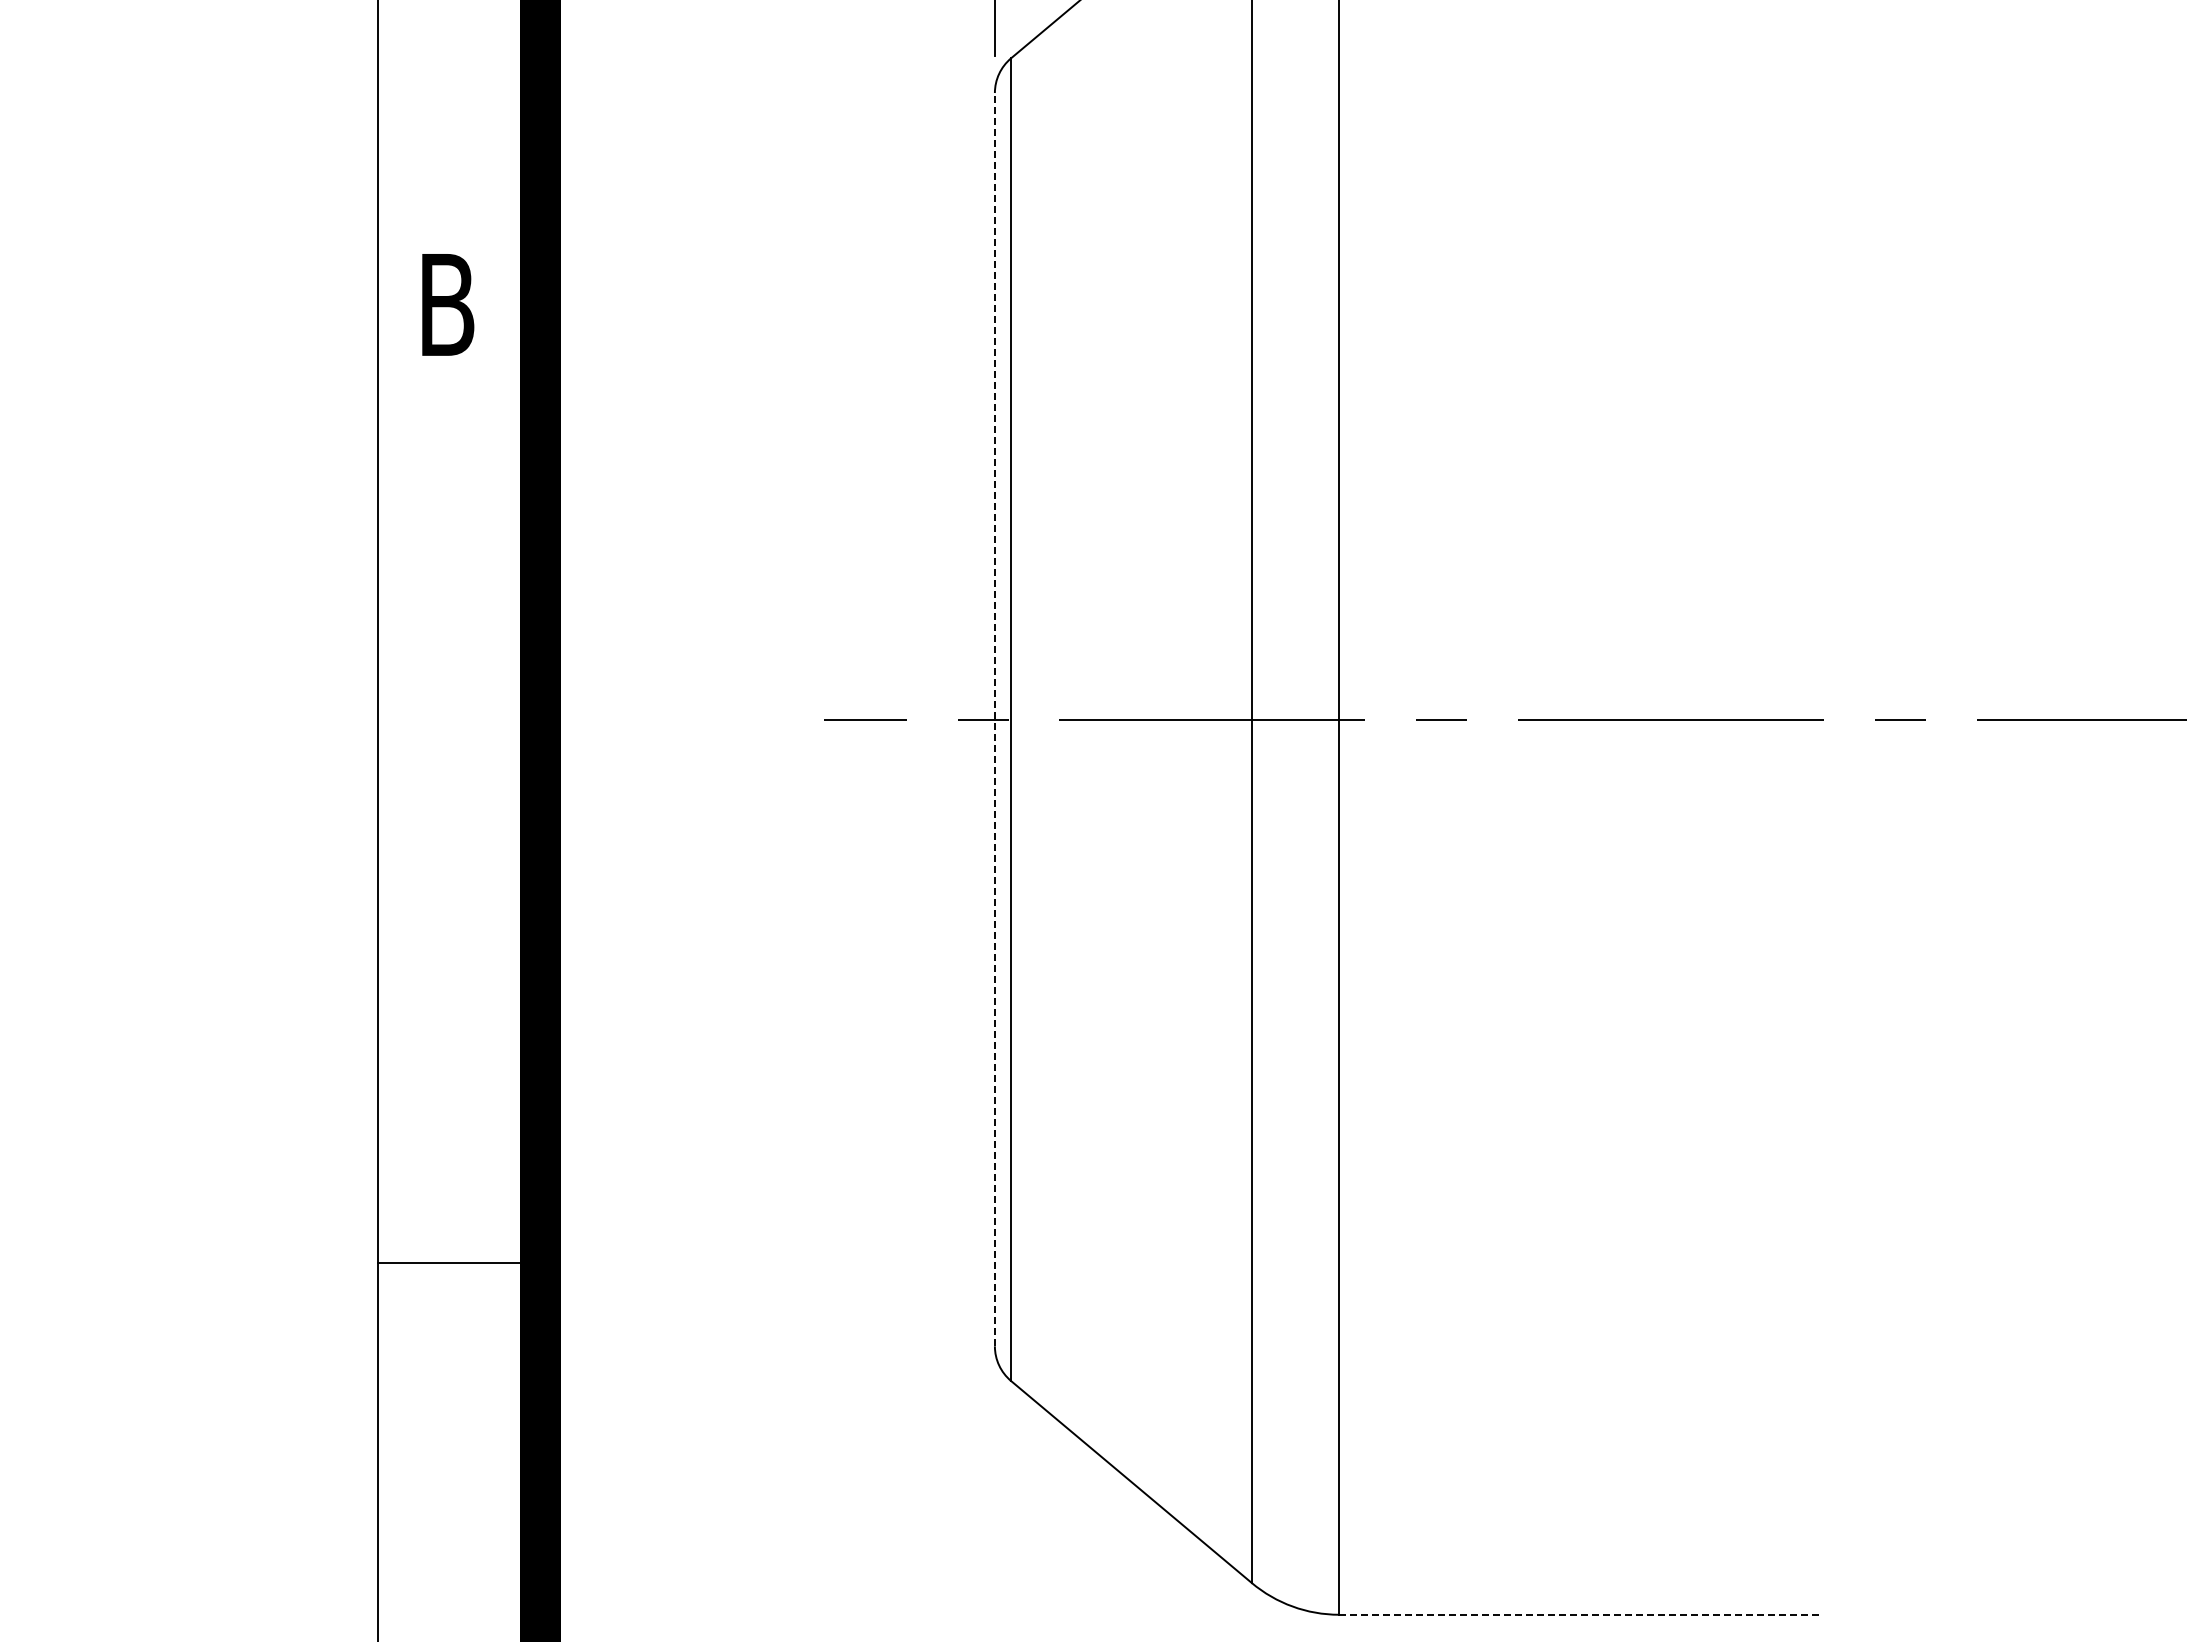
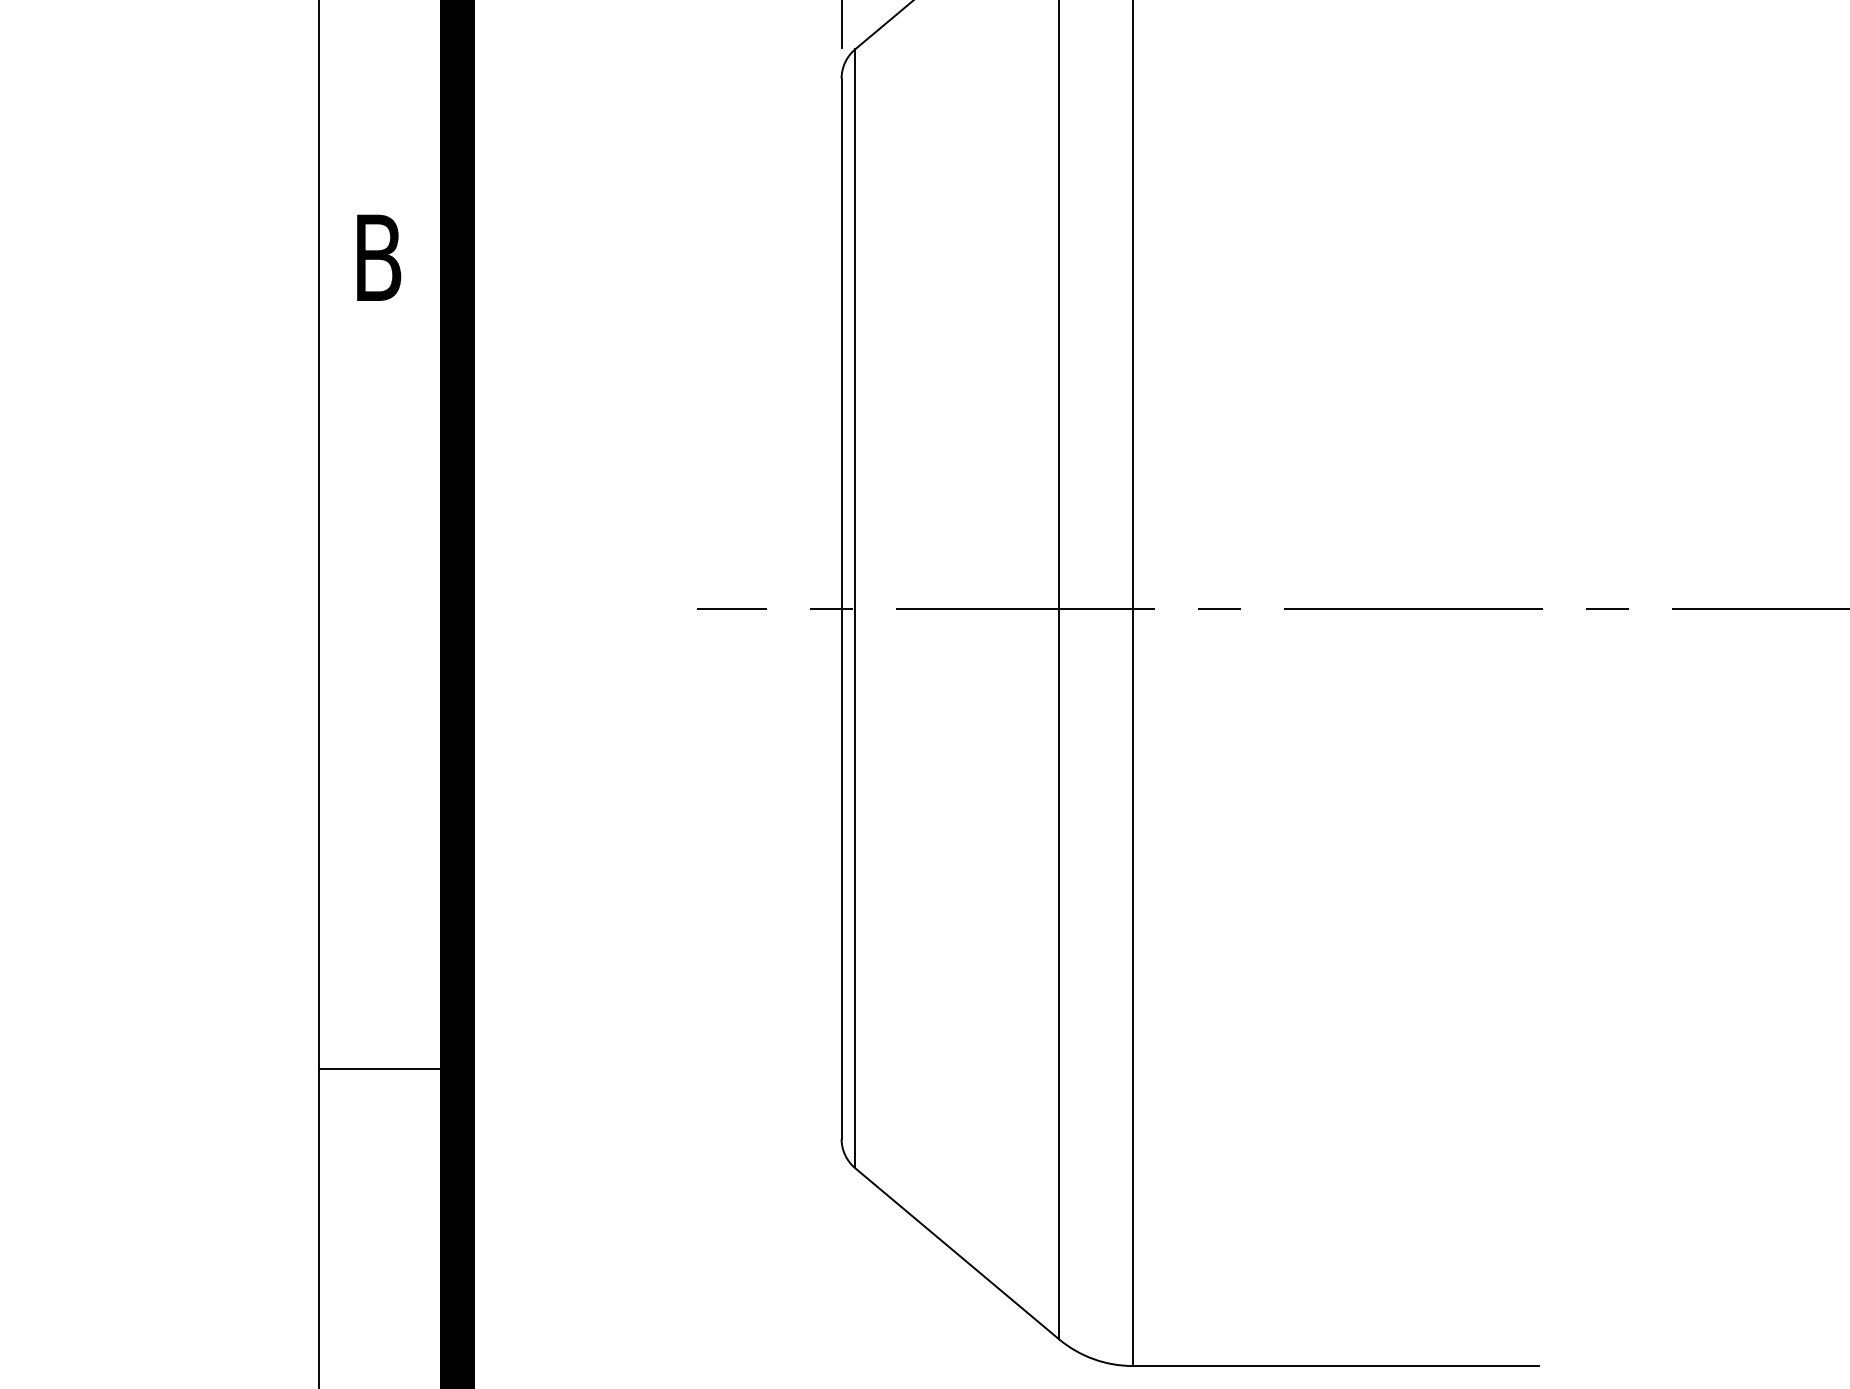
line: (994, 719) -> (841, 608), dashed -> solid
line: (1579, 1614) -> (1336, 1365), dashed -> solid

